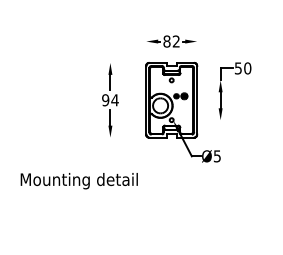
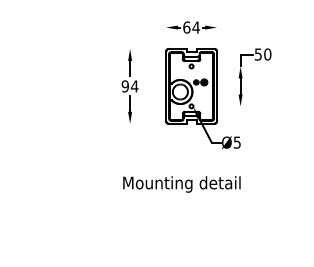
text: (171, 41) -> (191, 27), 82 -> 64
text: (78, 181) -> (181, 184), moved

